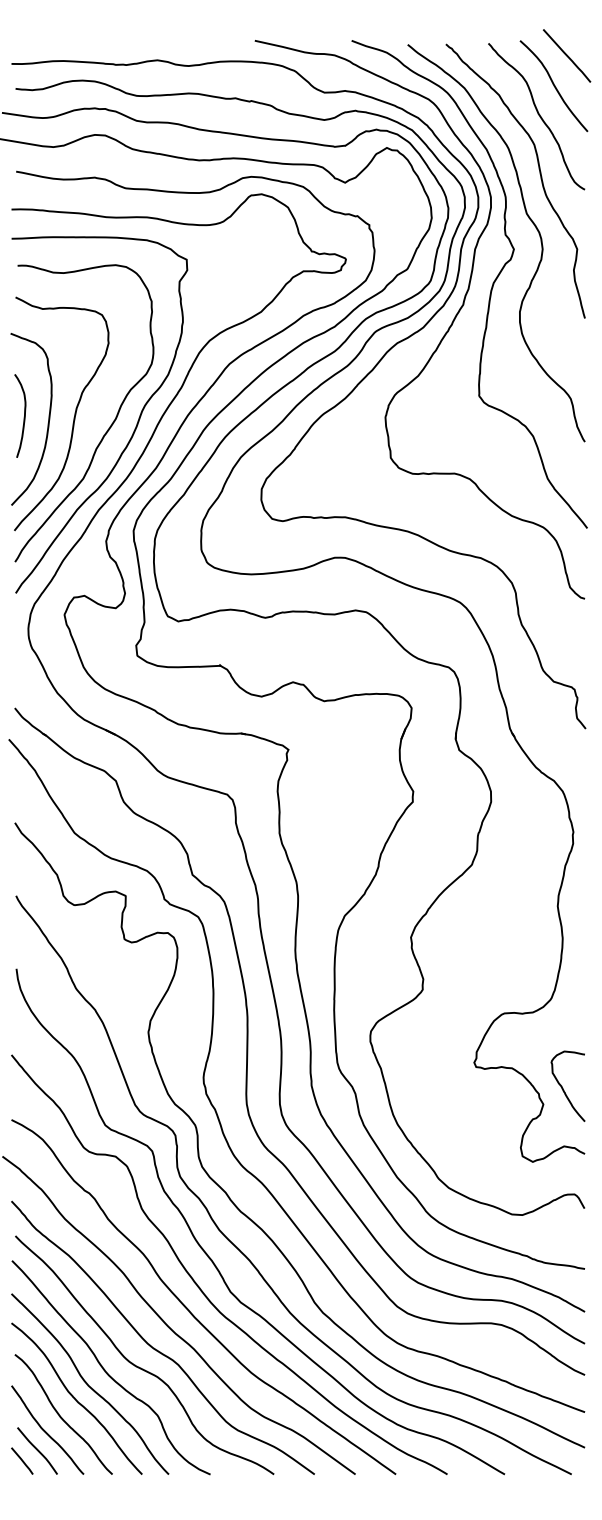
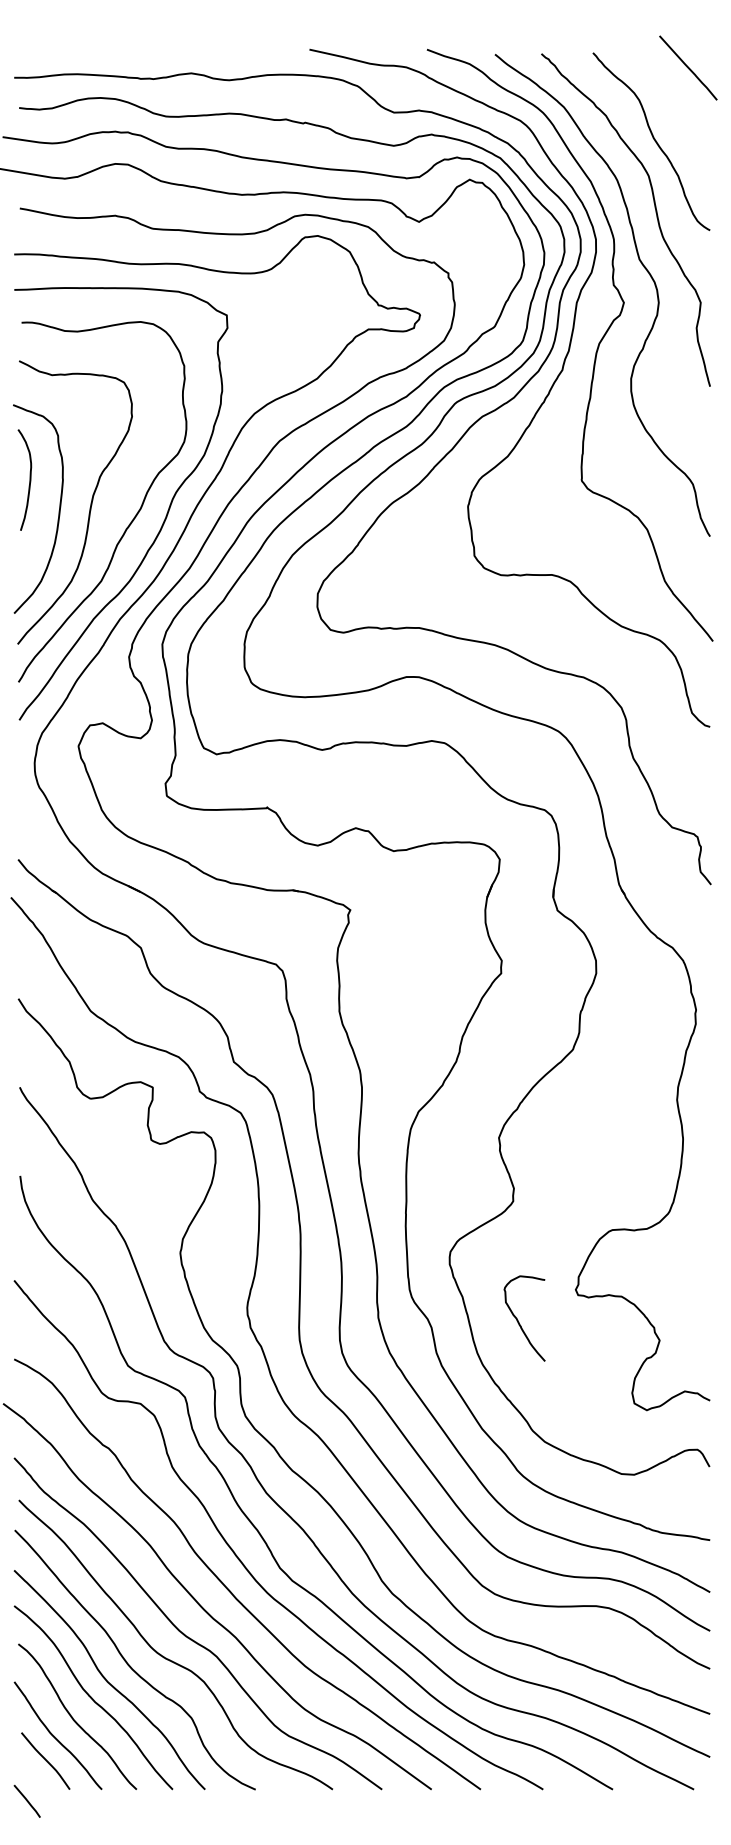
curve: (553, 85) -> (672, 104), removed
curve: (24, 415) -> (29, 479), moved
curve: (563, 1087) -> (518, 1320), moved
line: (21, 1460) -> (26, 1800), moved

